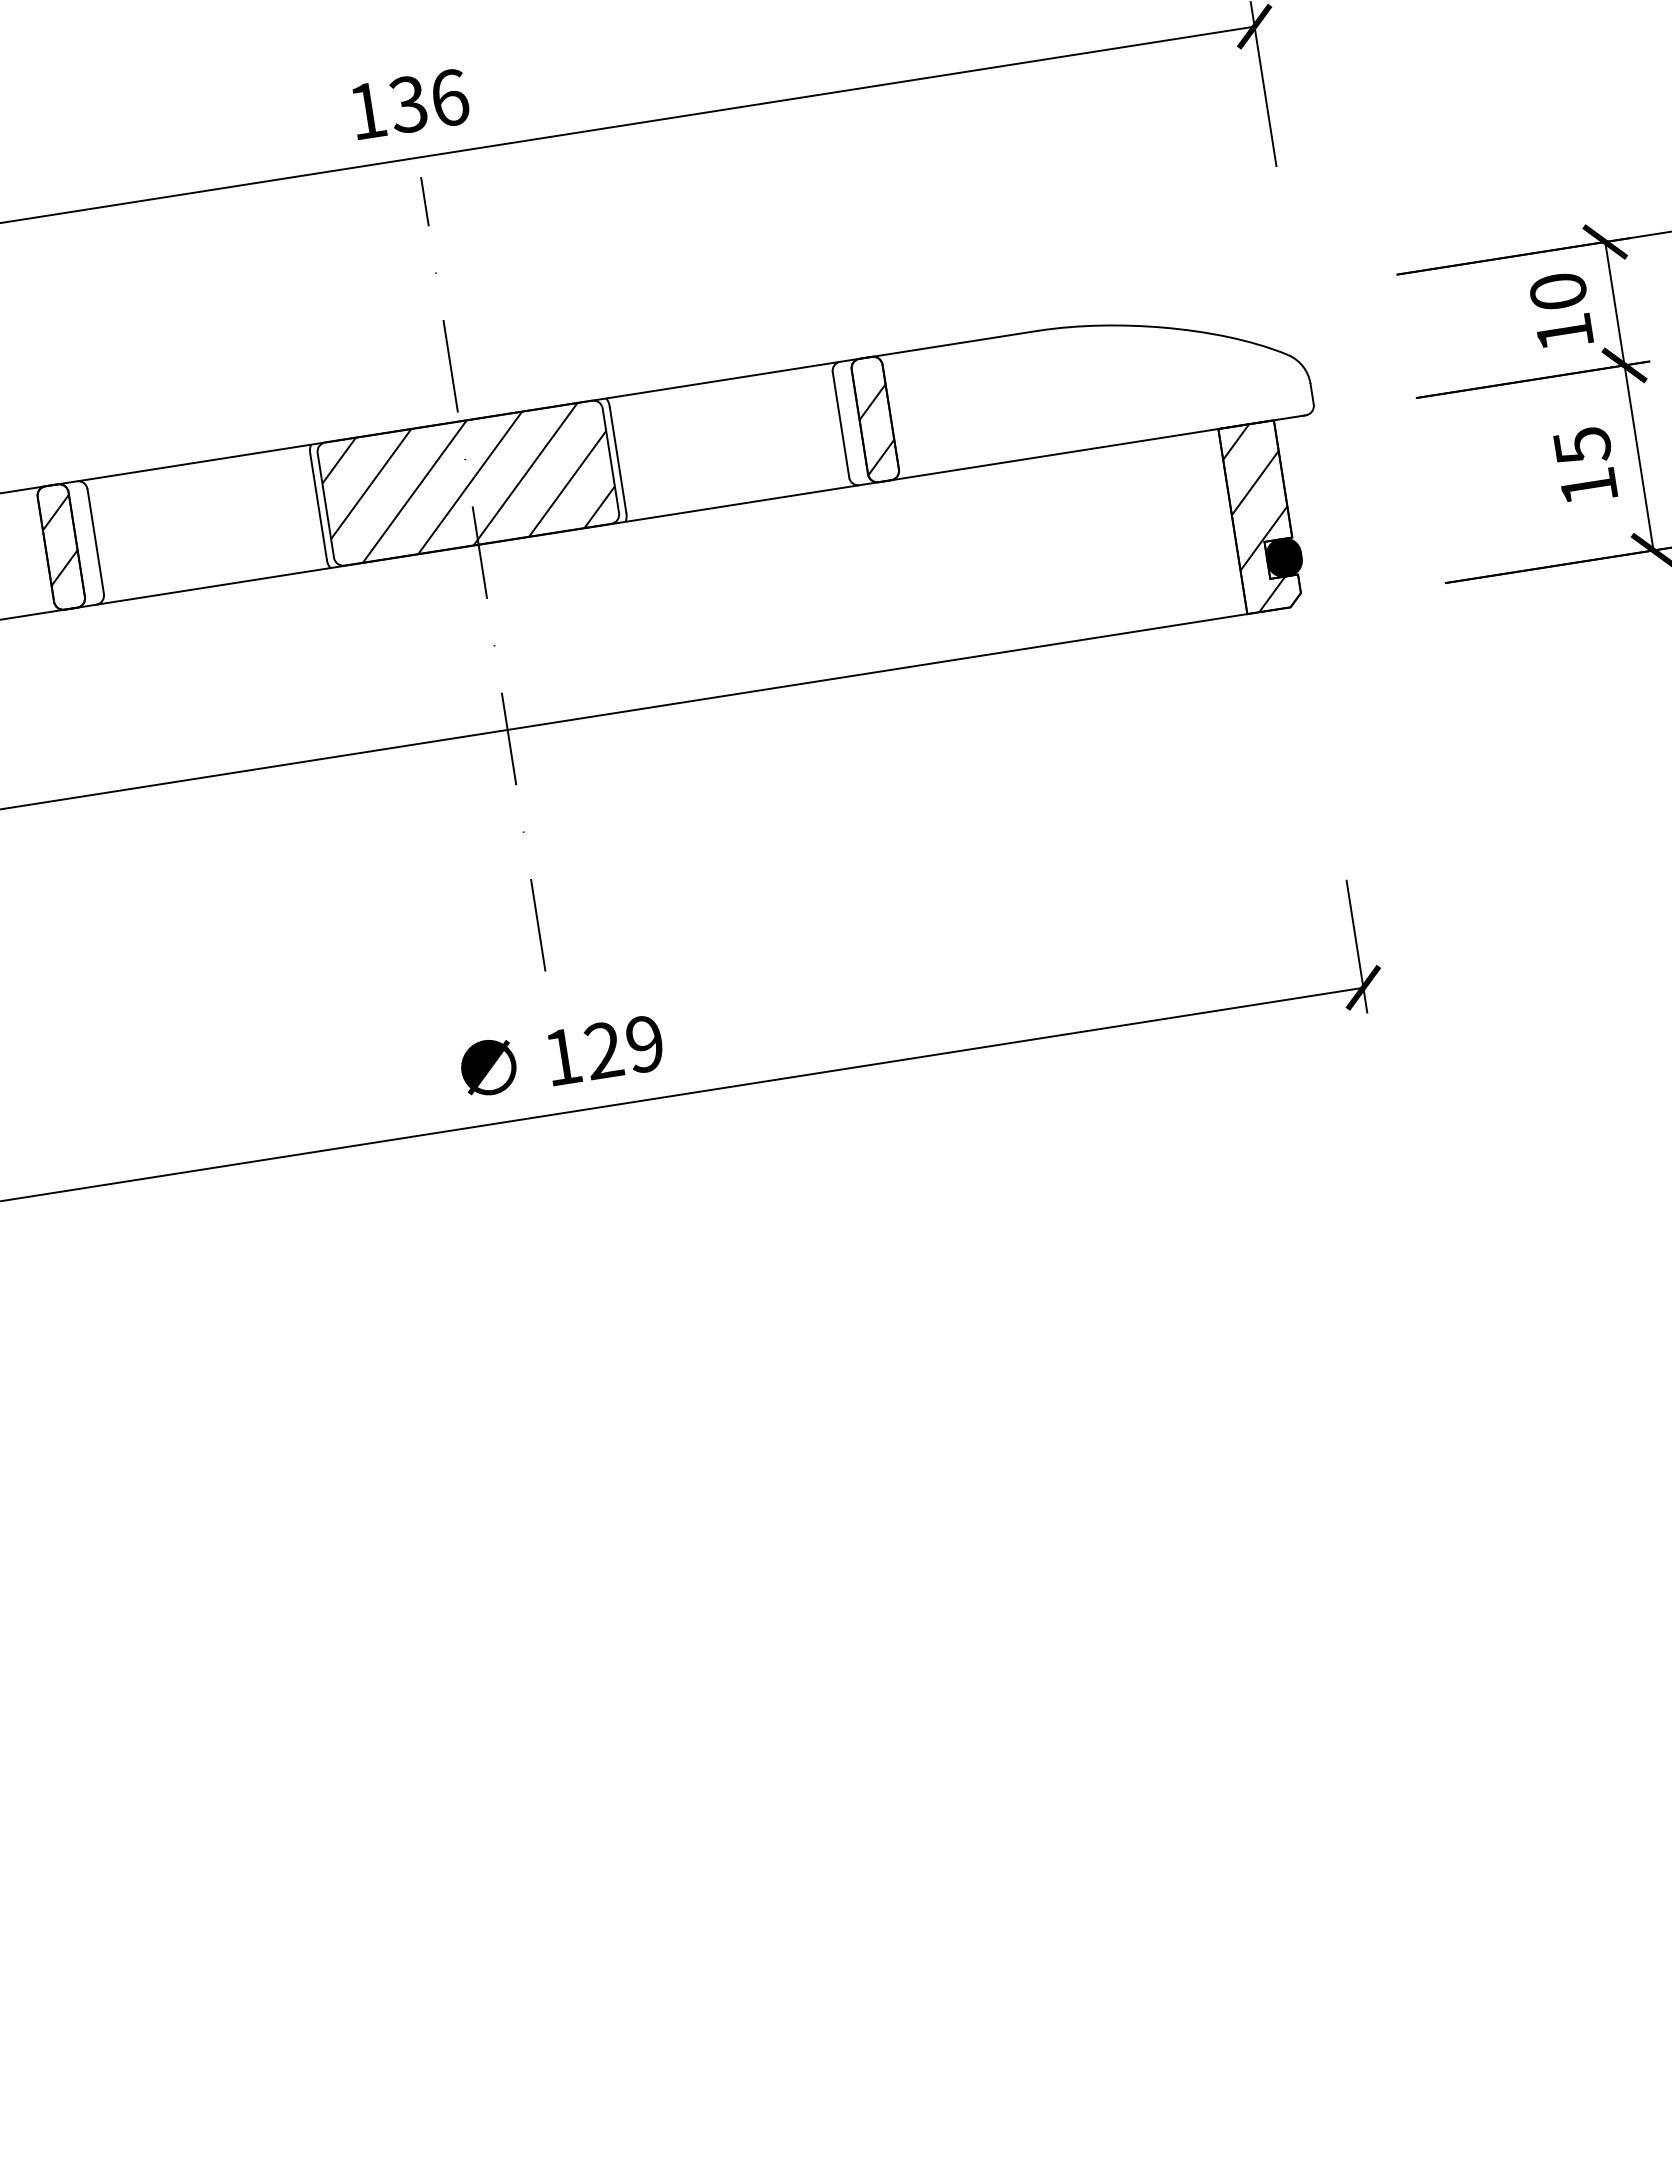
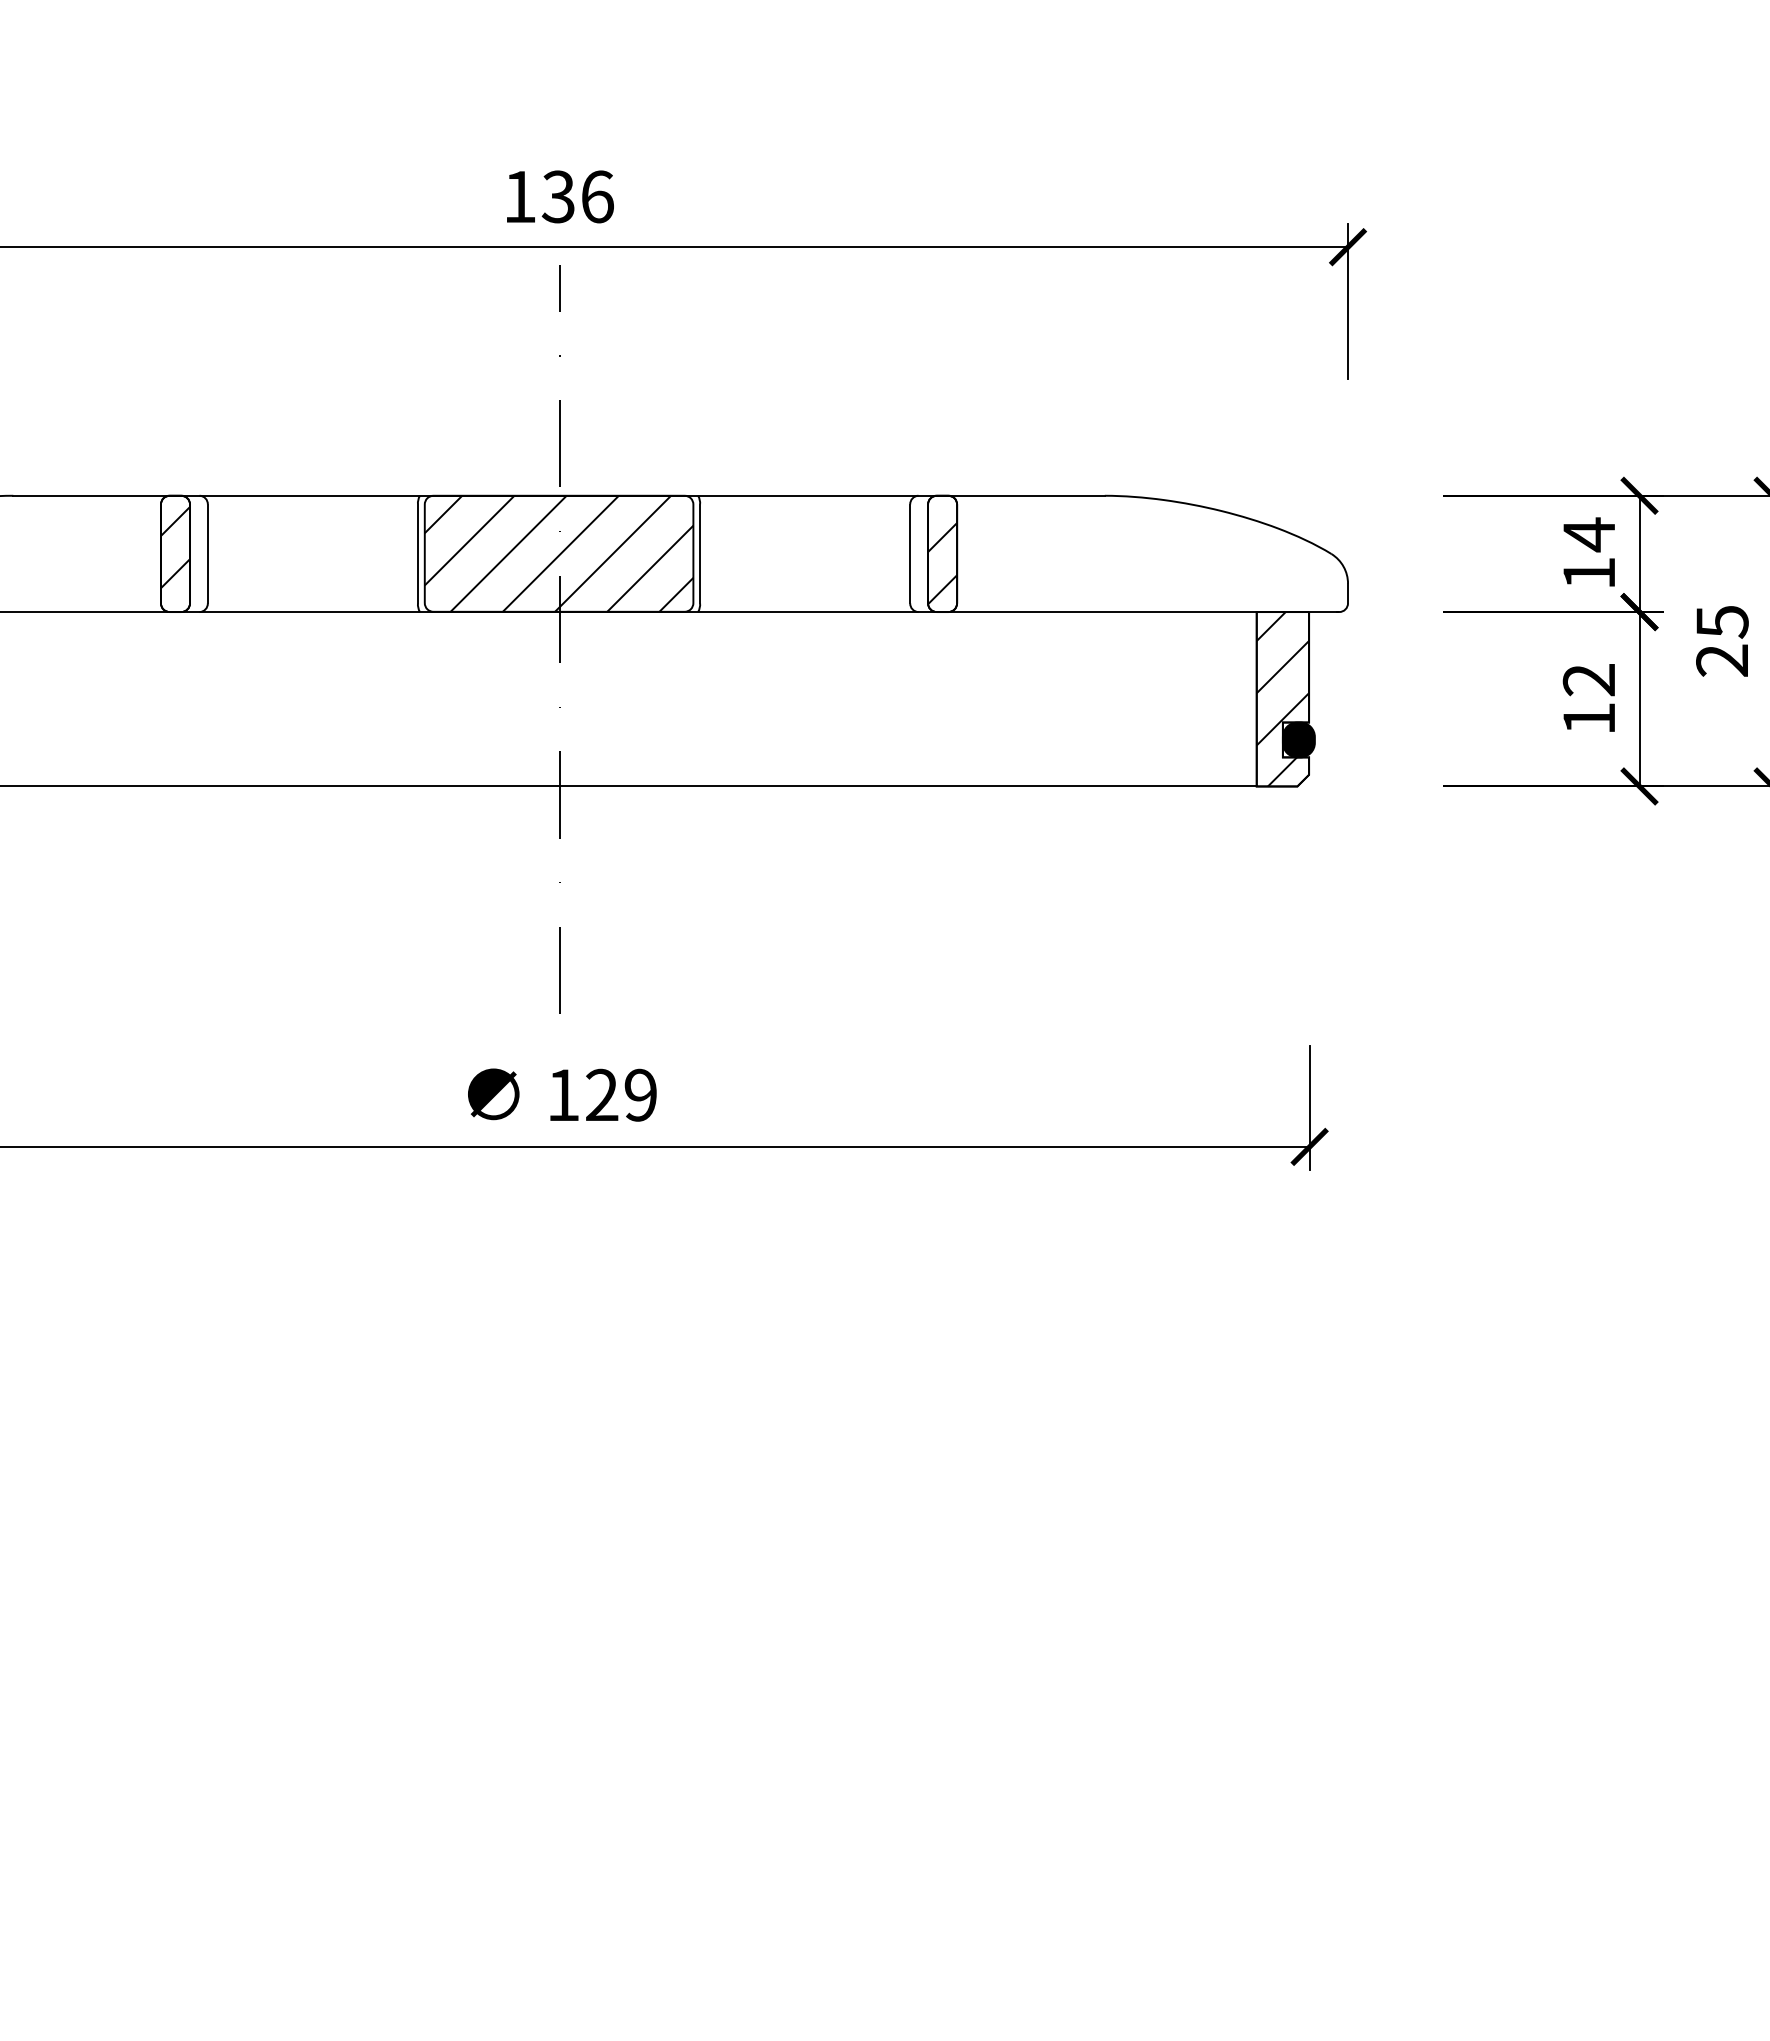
text: (1557, 291) -> (1588, 534), 10 -> 14
text: (1581, 446) -> (1588, 680), 15 -> 12

